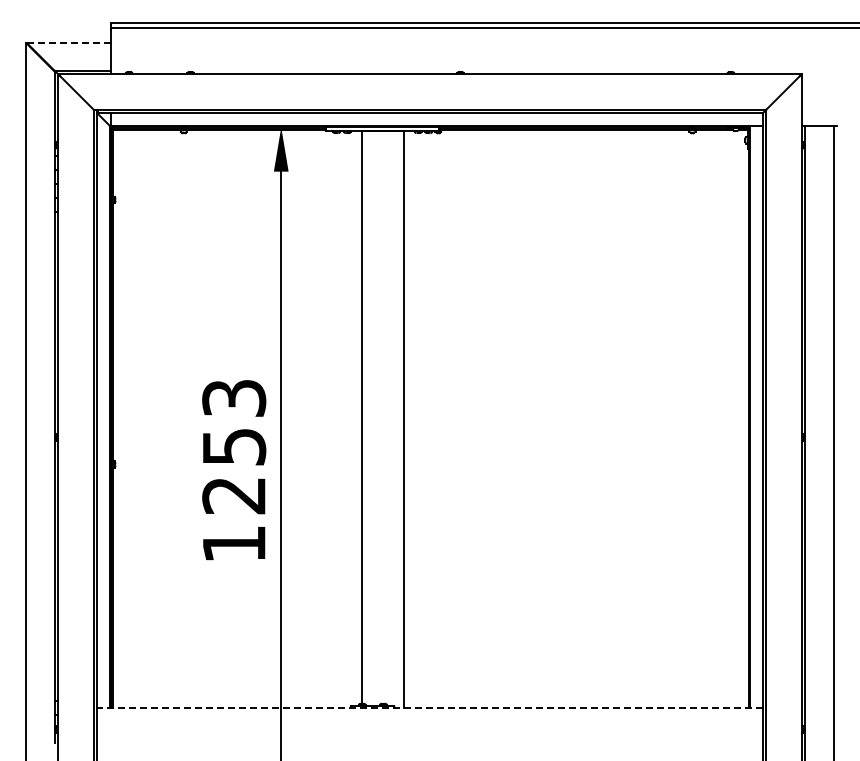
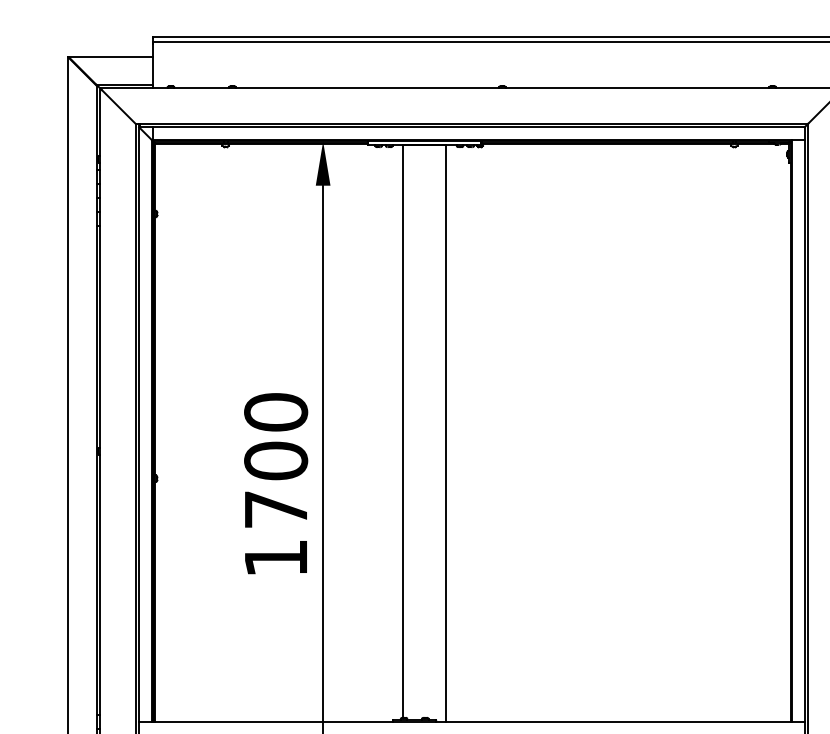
line: (69, 42) -> (111, 56), dashed -> solid
text: (234, 446) -> (276, 460), 1253 -> 1700
line: (430, 707) -> (472, 721), dashed -> solid

